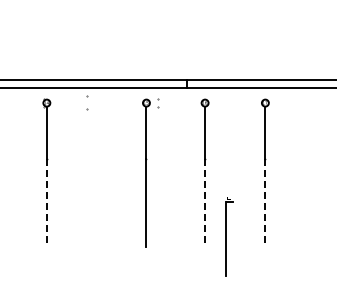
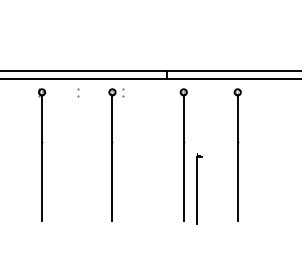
part: (87, 103) -> (78, 92), size x0.62
part: (150, 172) -> (116, 154), moved
line: (46, 202) -> (41, 181), dashed -> solid
line: (205, 202) -> (184, 181), dashed -> solid
line: (265, 202) -> (237, 181), dashed -> solid
part: (229, 236) -> (199, 188), moved

